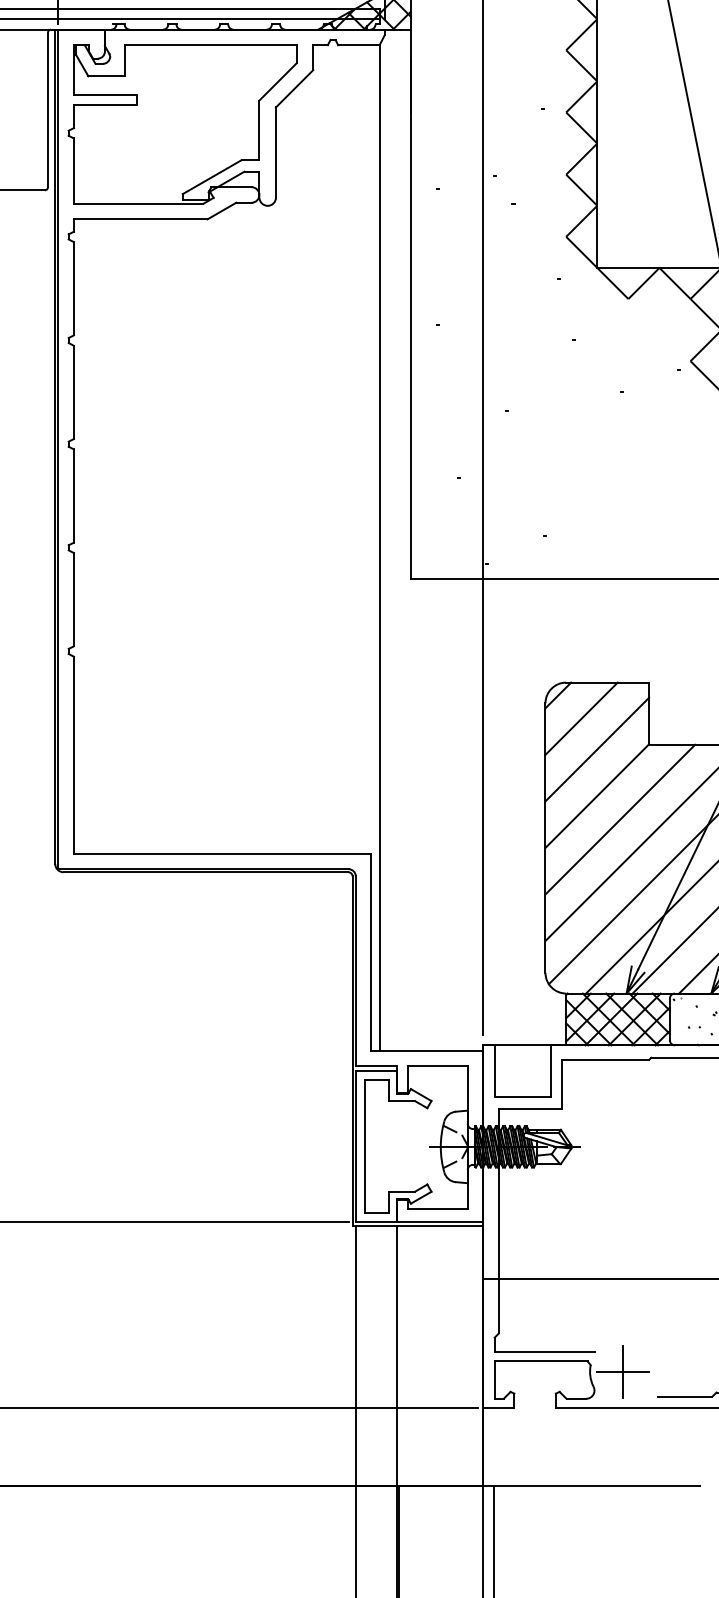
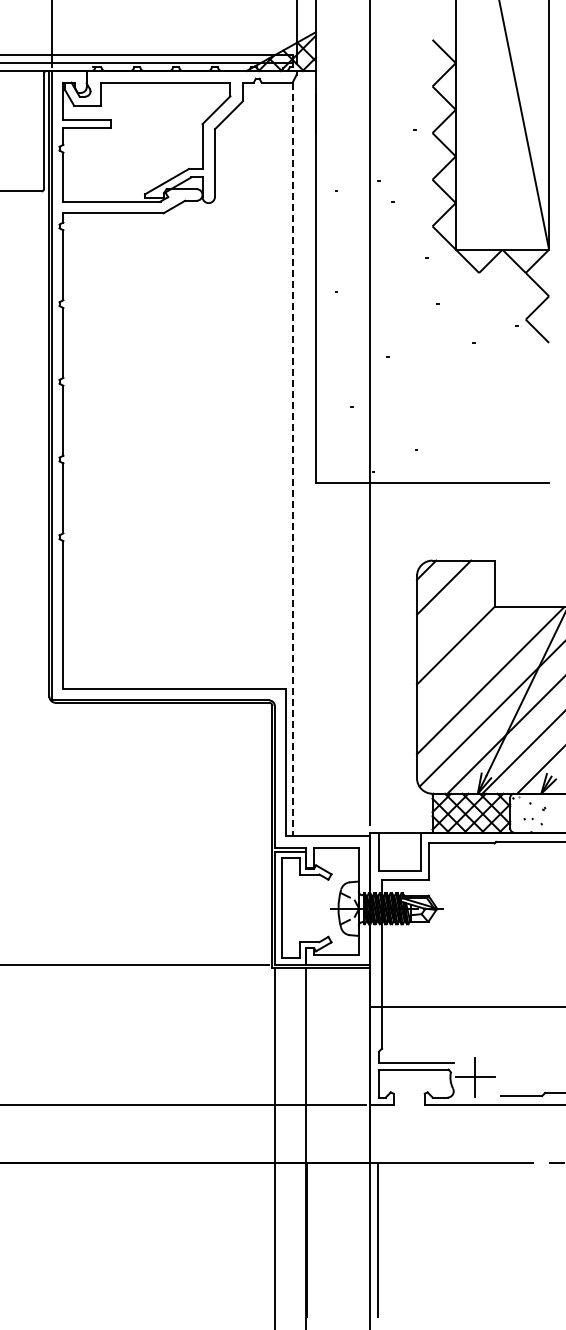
line: (379, 547) -> (292, 459), solid -> dashed
line: (596, 749) -> (455, 610), removed
line: (619, 819) -> (472, 663), removed

